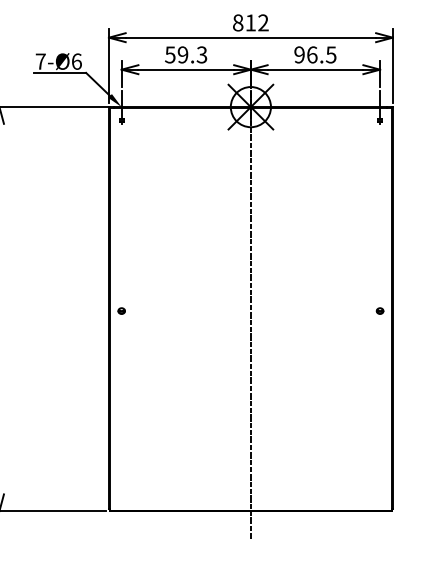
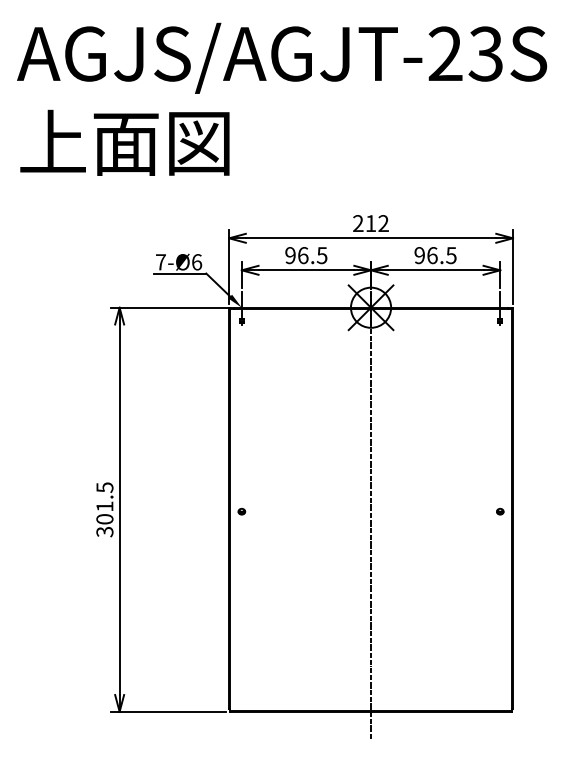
text: (238, 22) -> (358, 223), 812 -> 212
text: (186, 54) -> (306, 255), 59.3 -> 96.5

